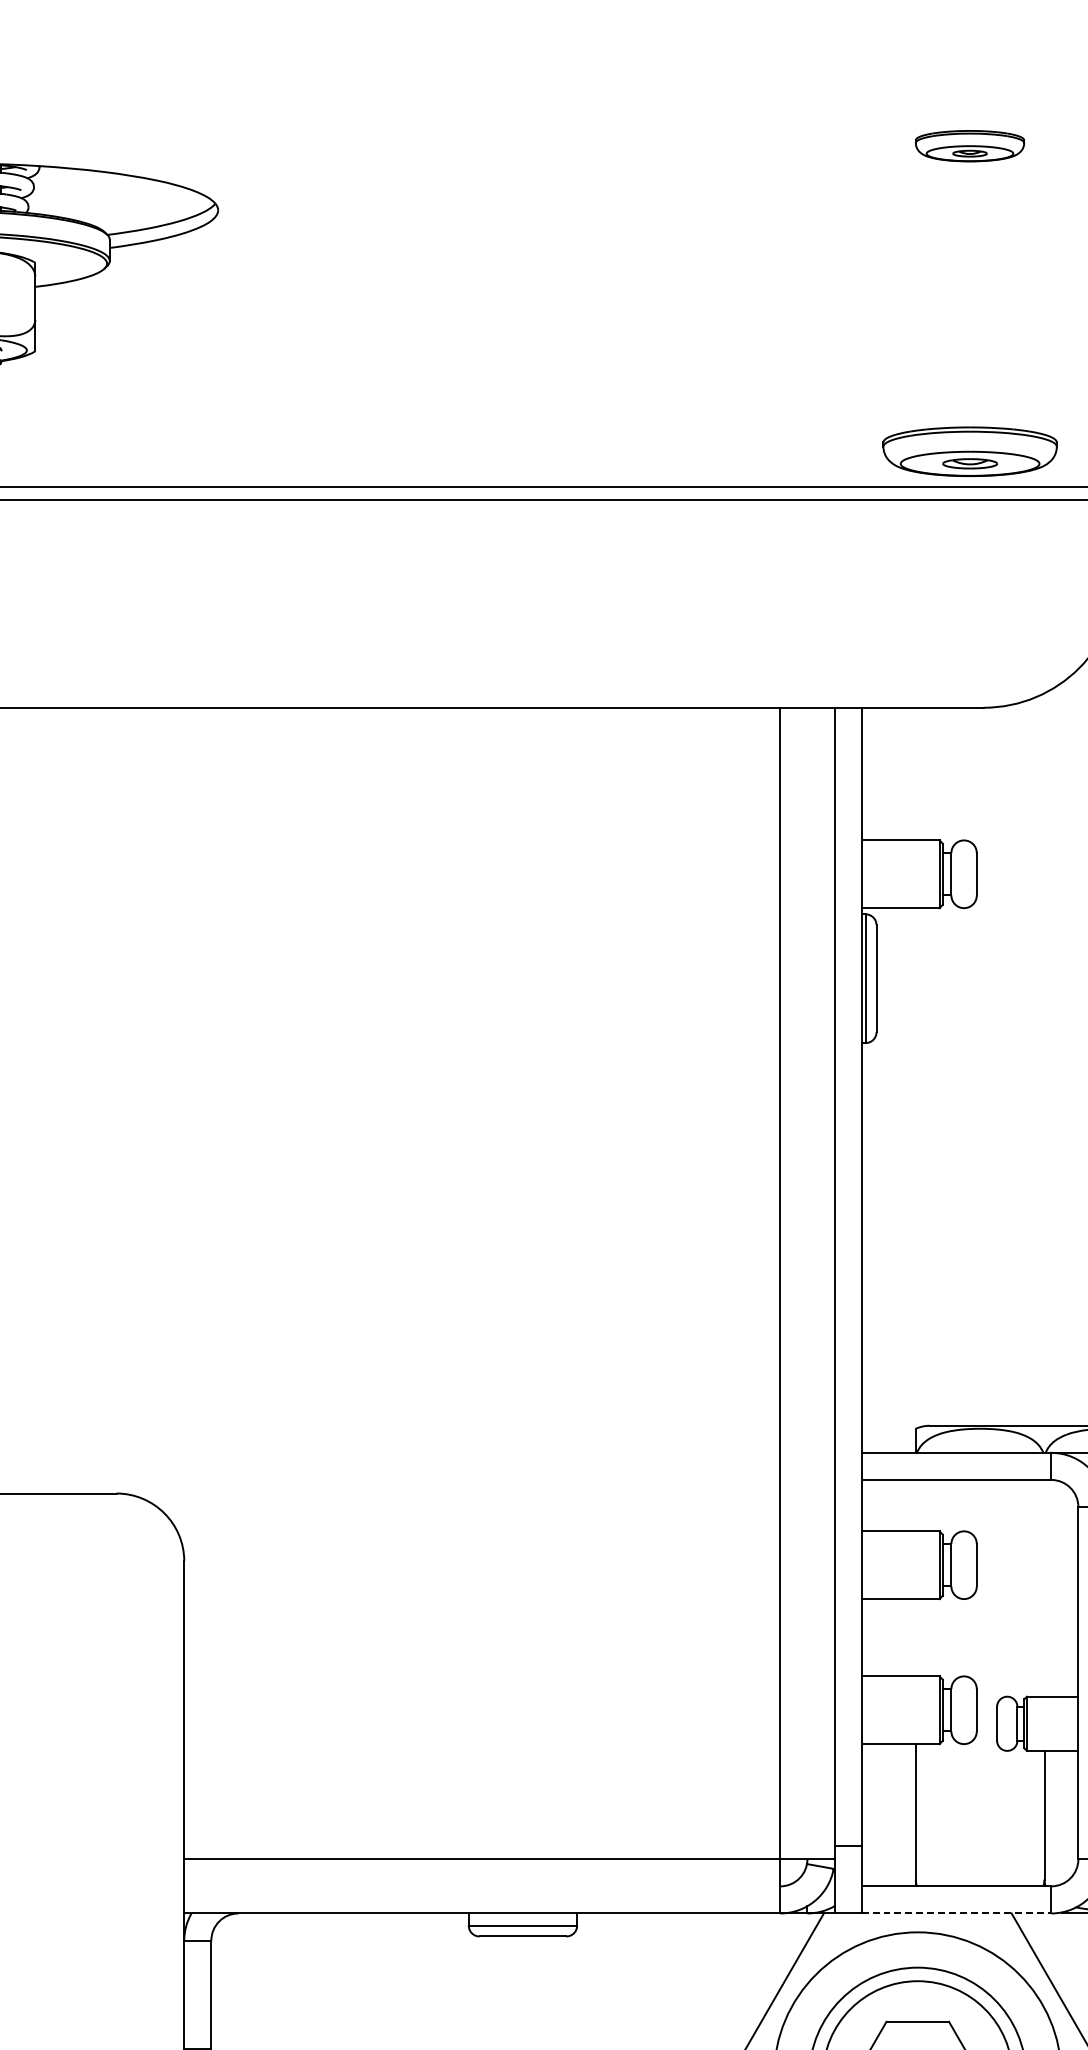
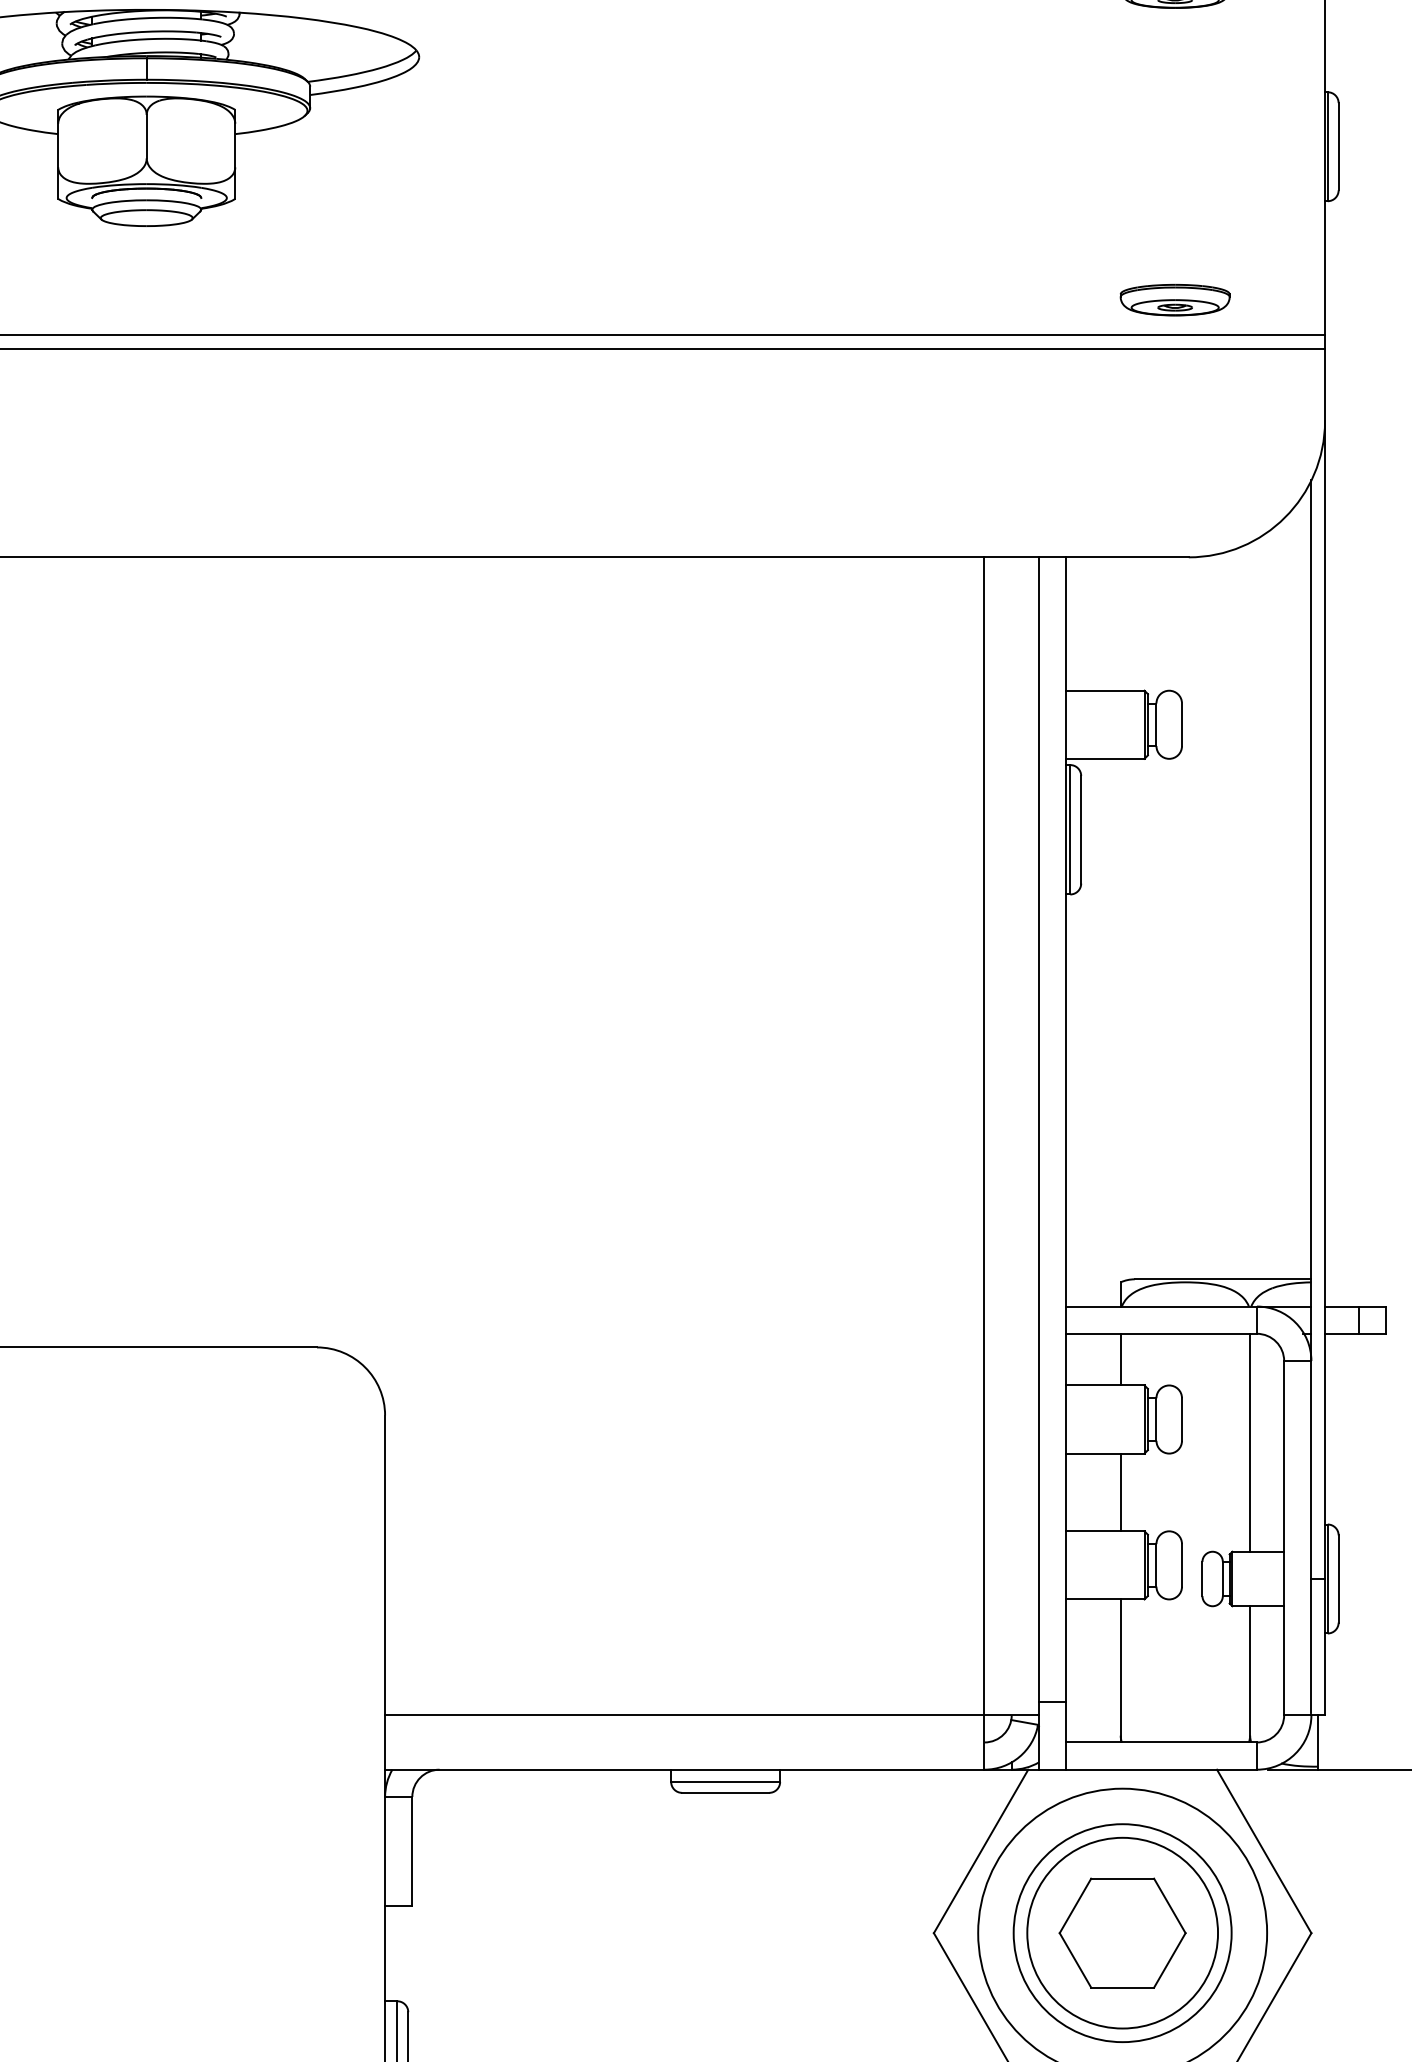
part: (969, 452) -> (1174, 300), size x0.62
line: (915, 1505) -> (1120, 1359), added
line: (1044, 1588) -> (1250, 1442), added
line: (915, 1637) -> (1120, 1492), added
line: (957, 1913) -> (1162, 1769), dashed -> solid

